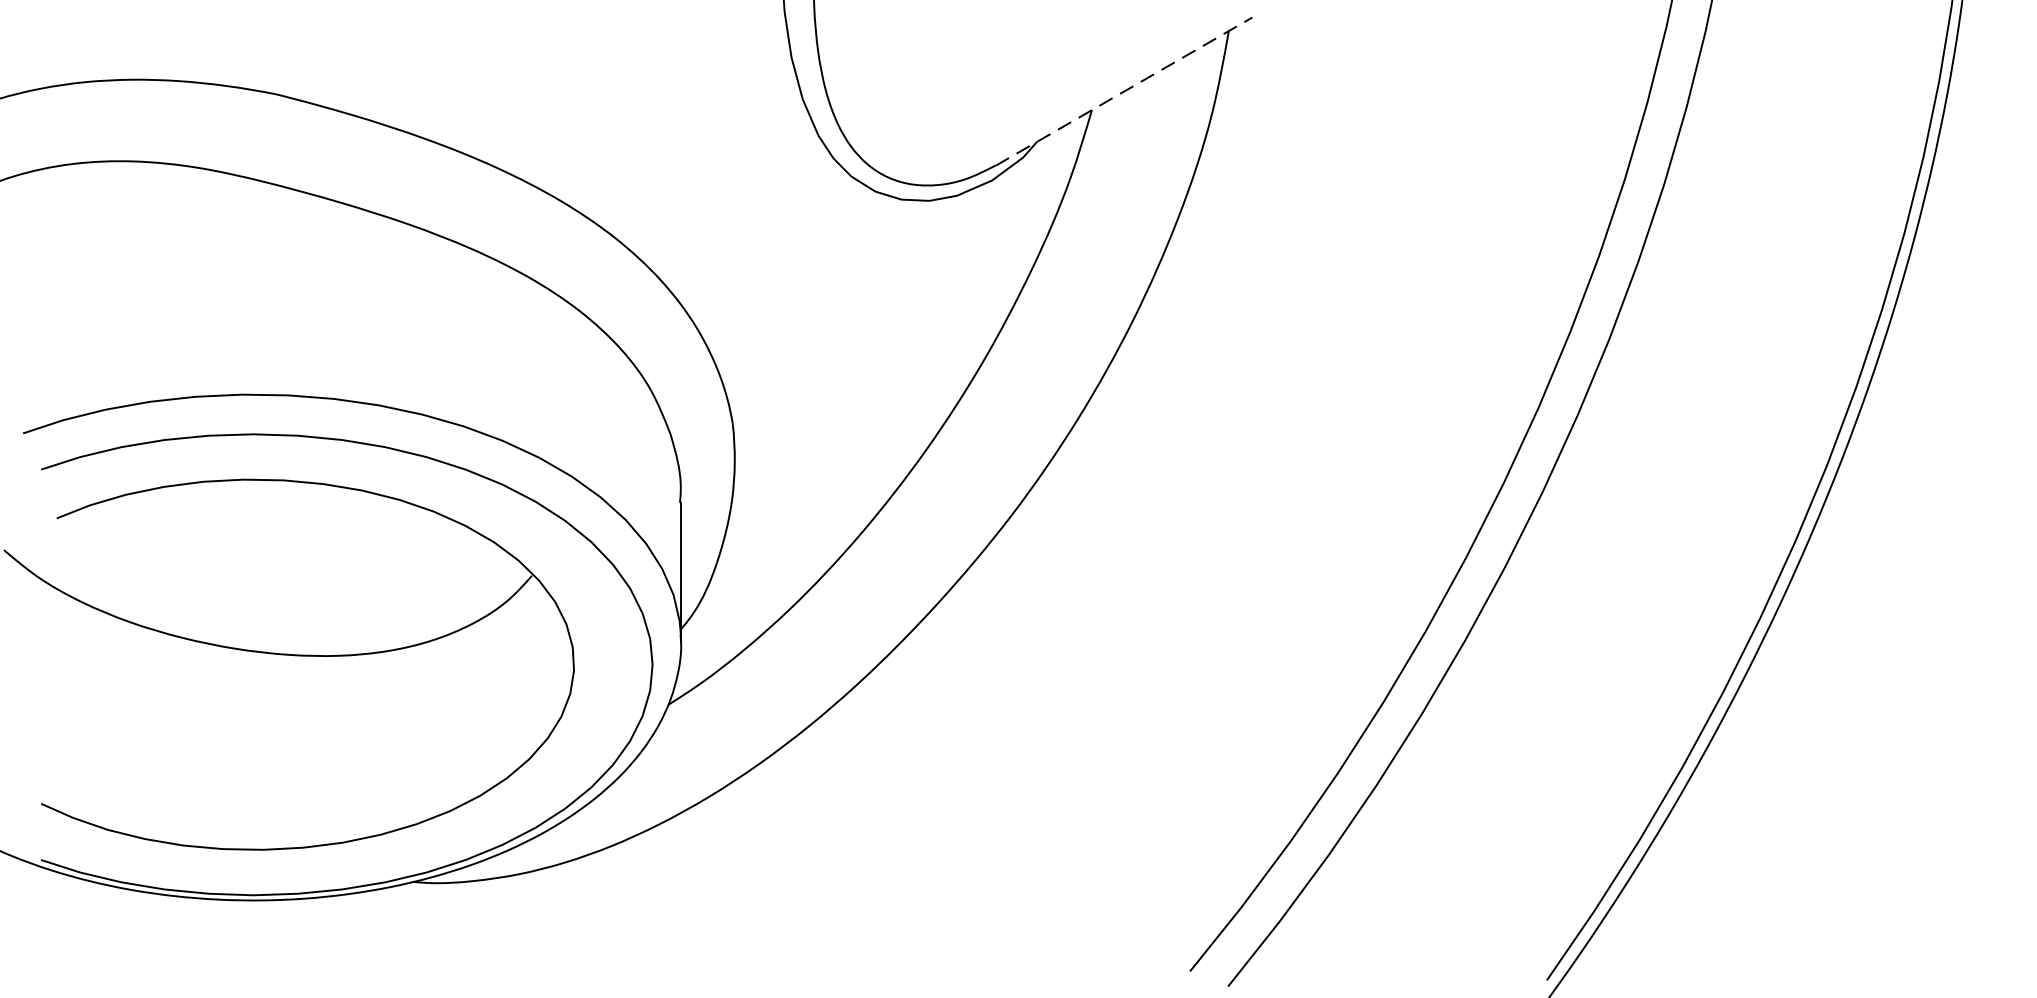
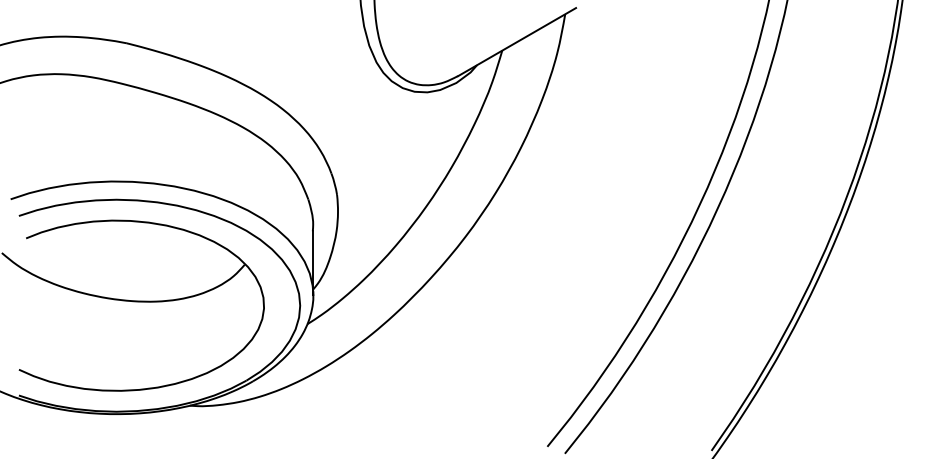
line: (1125, 90) -> (517, 41), dashed -> solid

